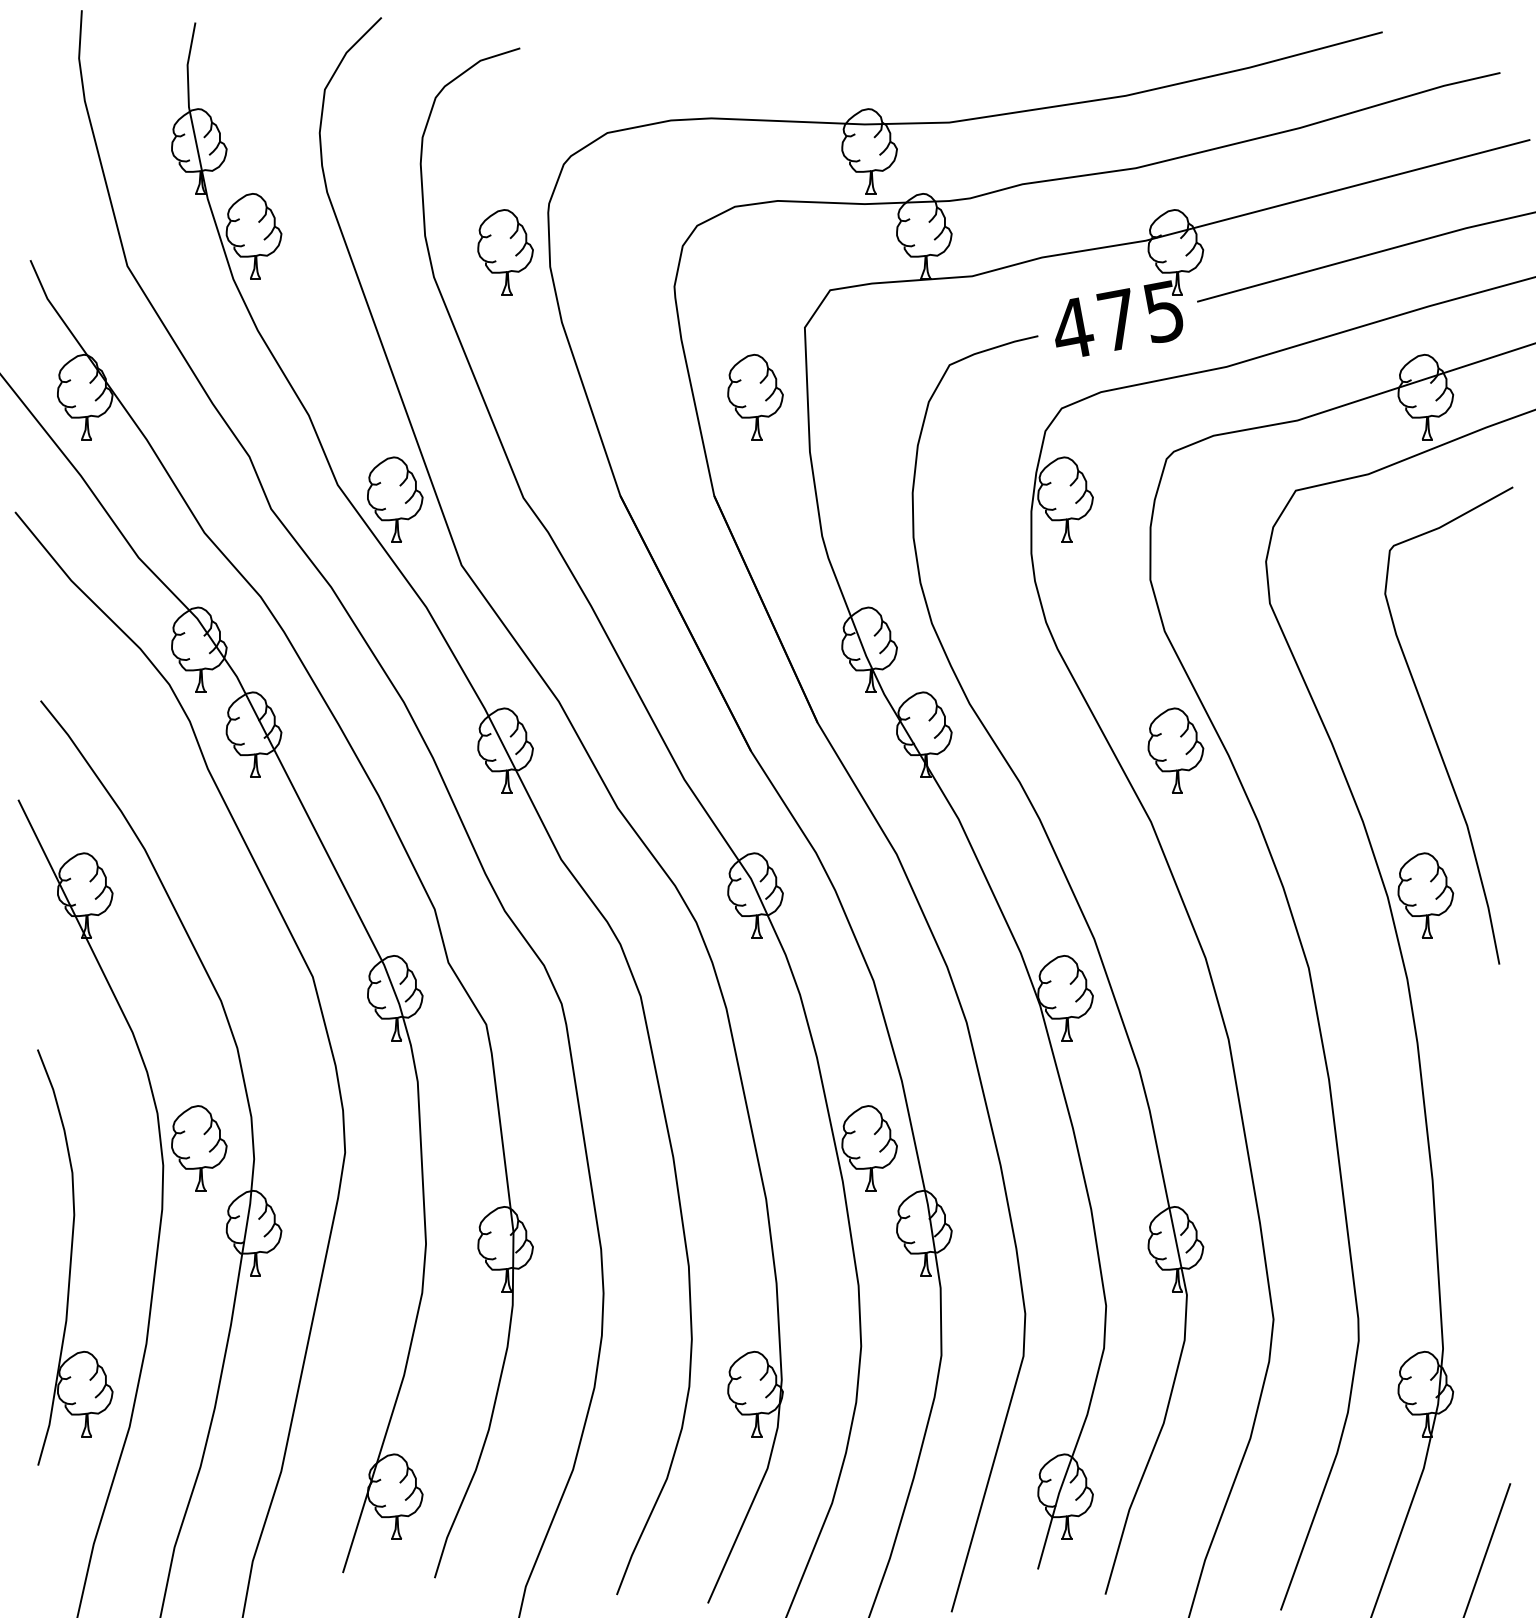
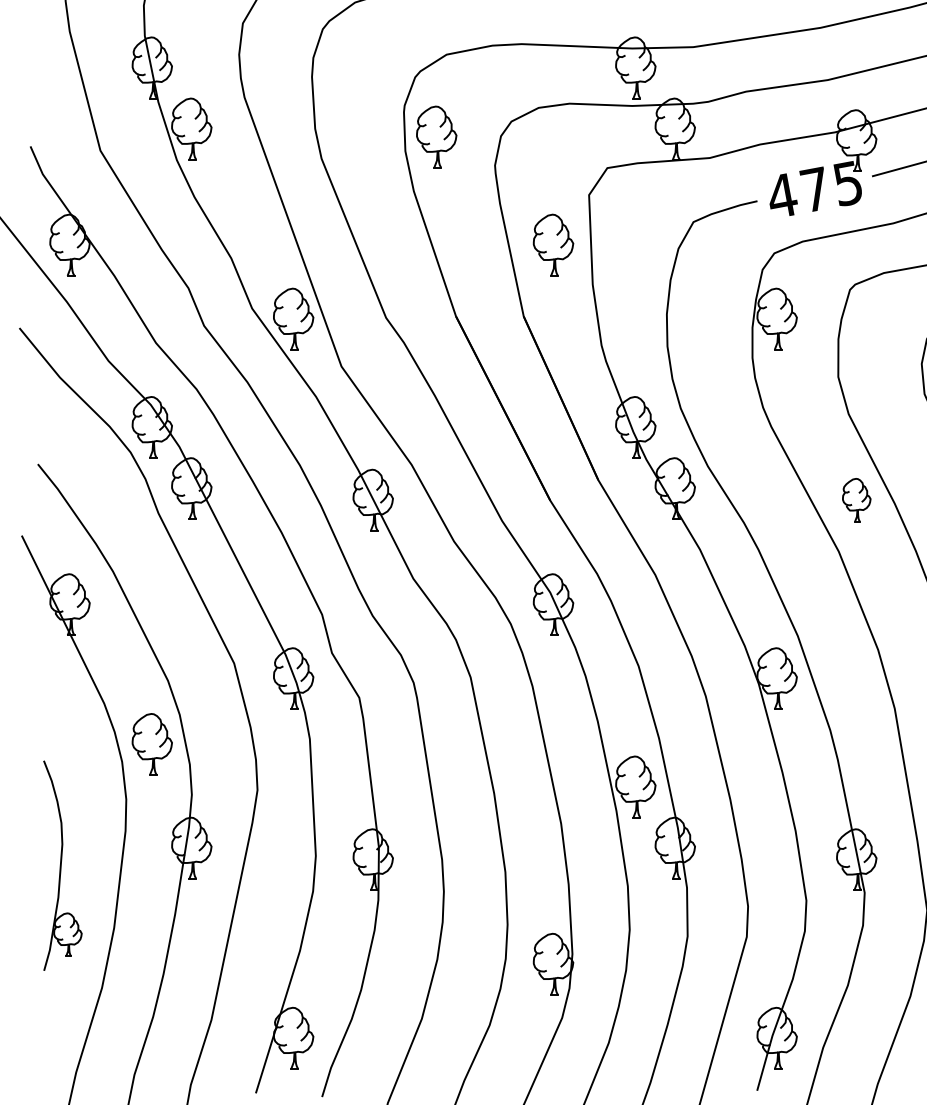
part: (505, 252) -> (436, 137), moved
part: (1175, 750) -> (856, 500), size x0.7
part: (199, 1148) -> (152, 744), moved
part: (75, 1257) -> (63, 865), size x0.7

